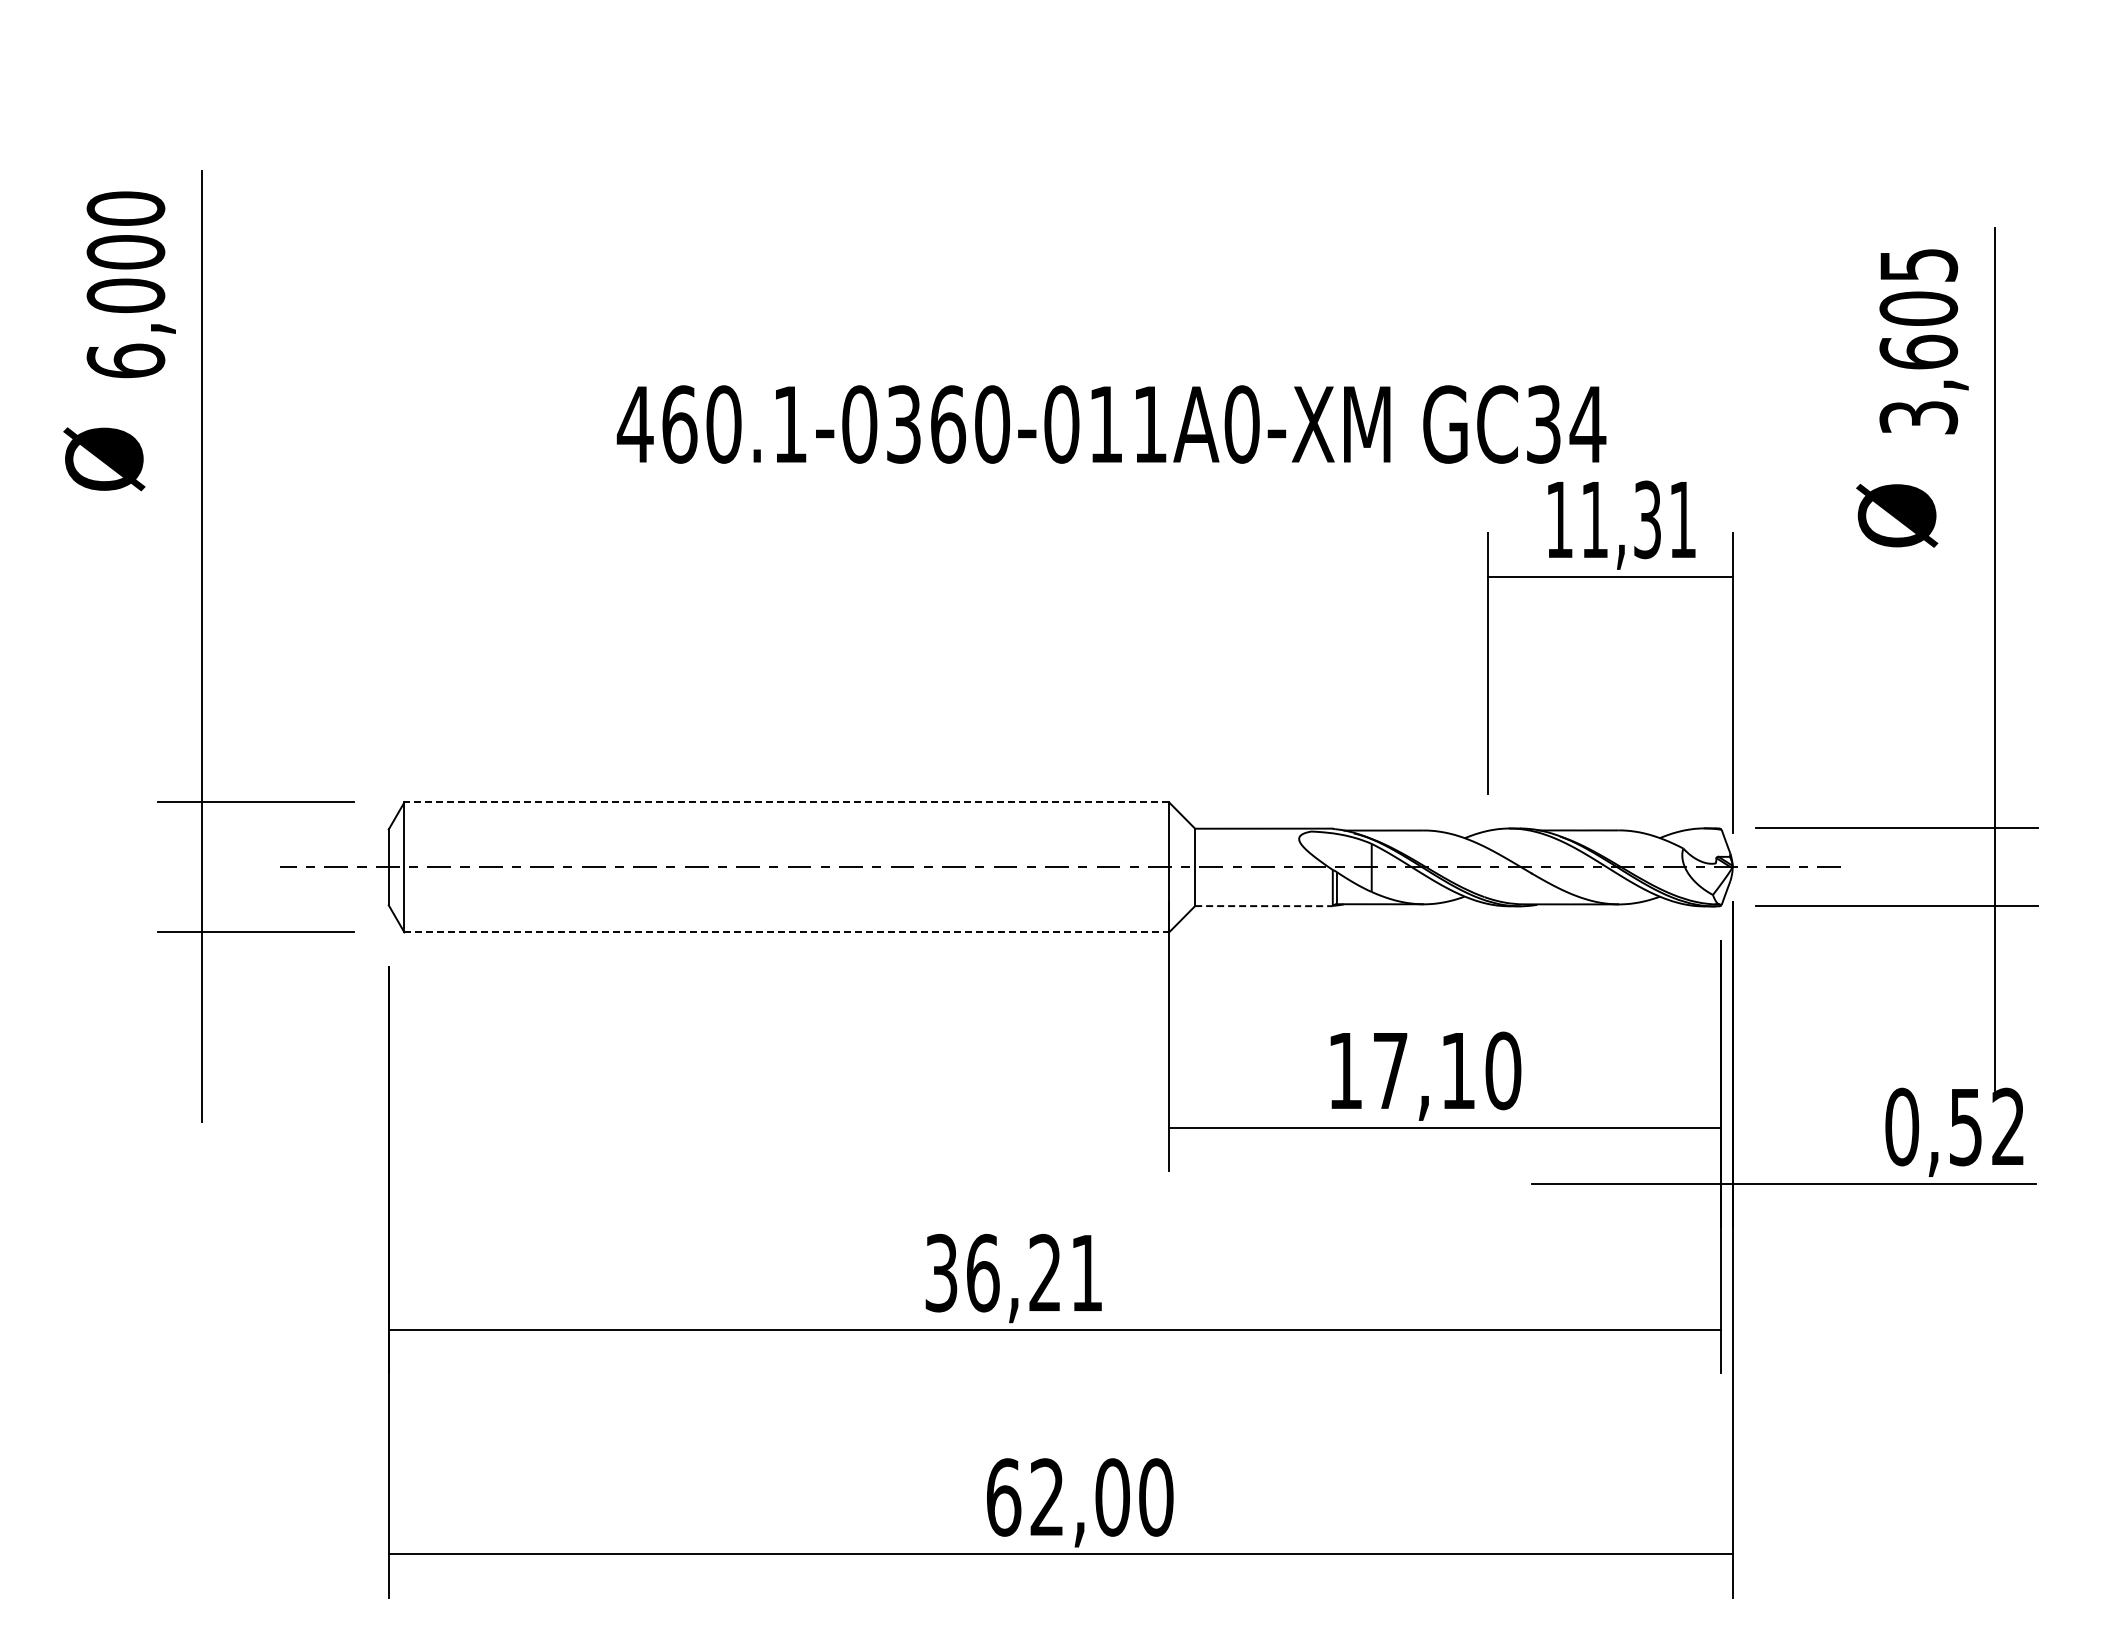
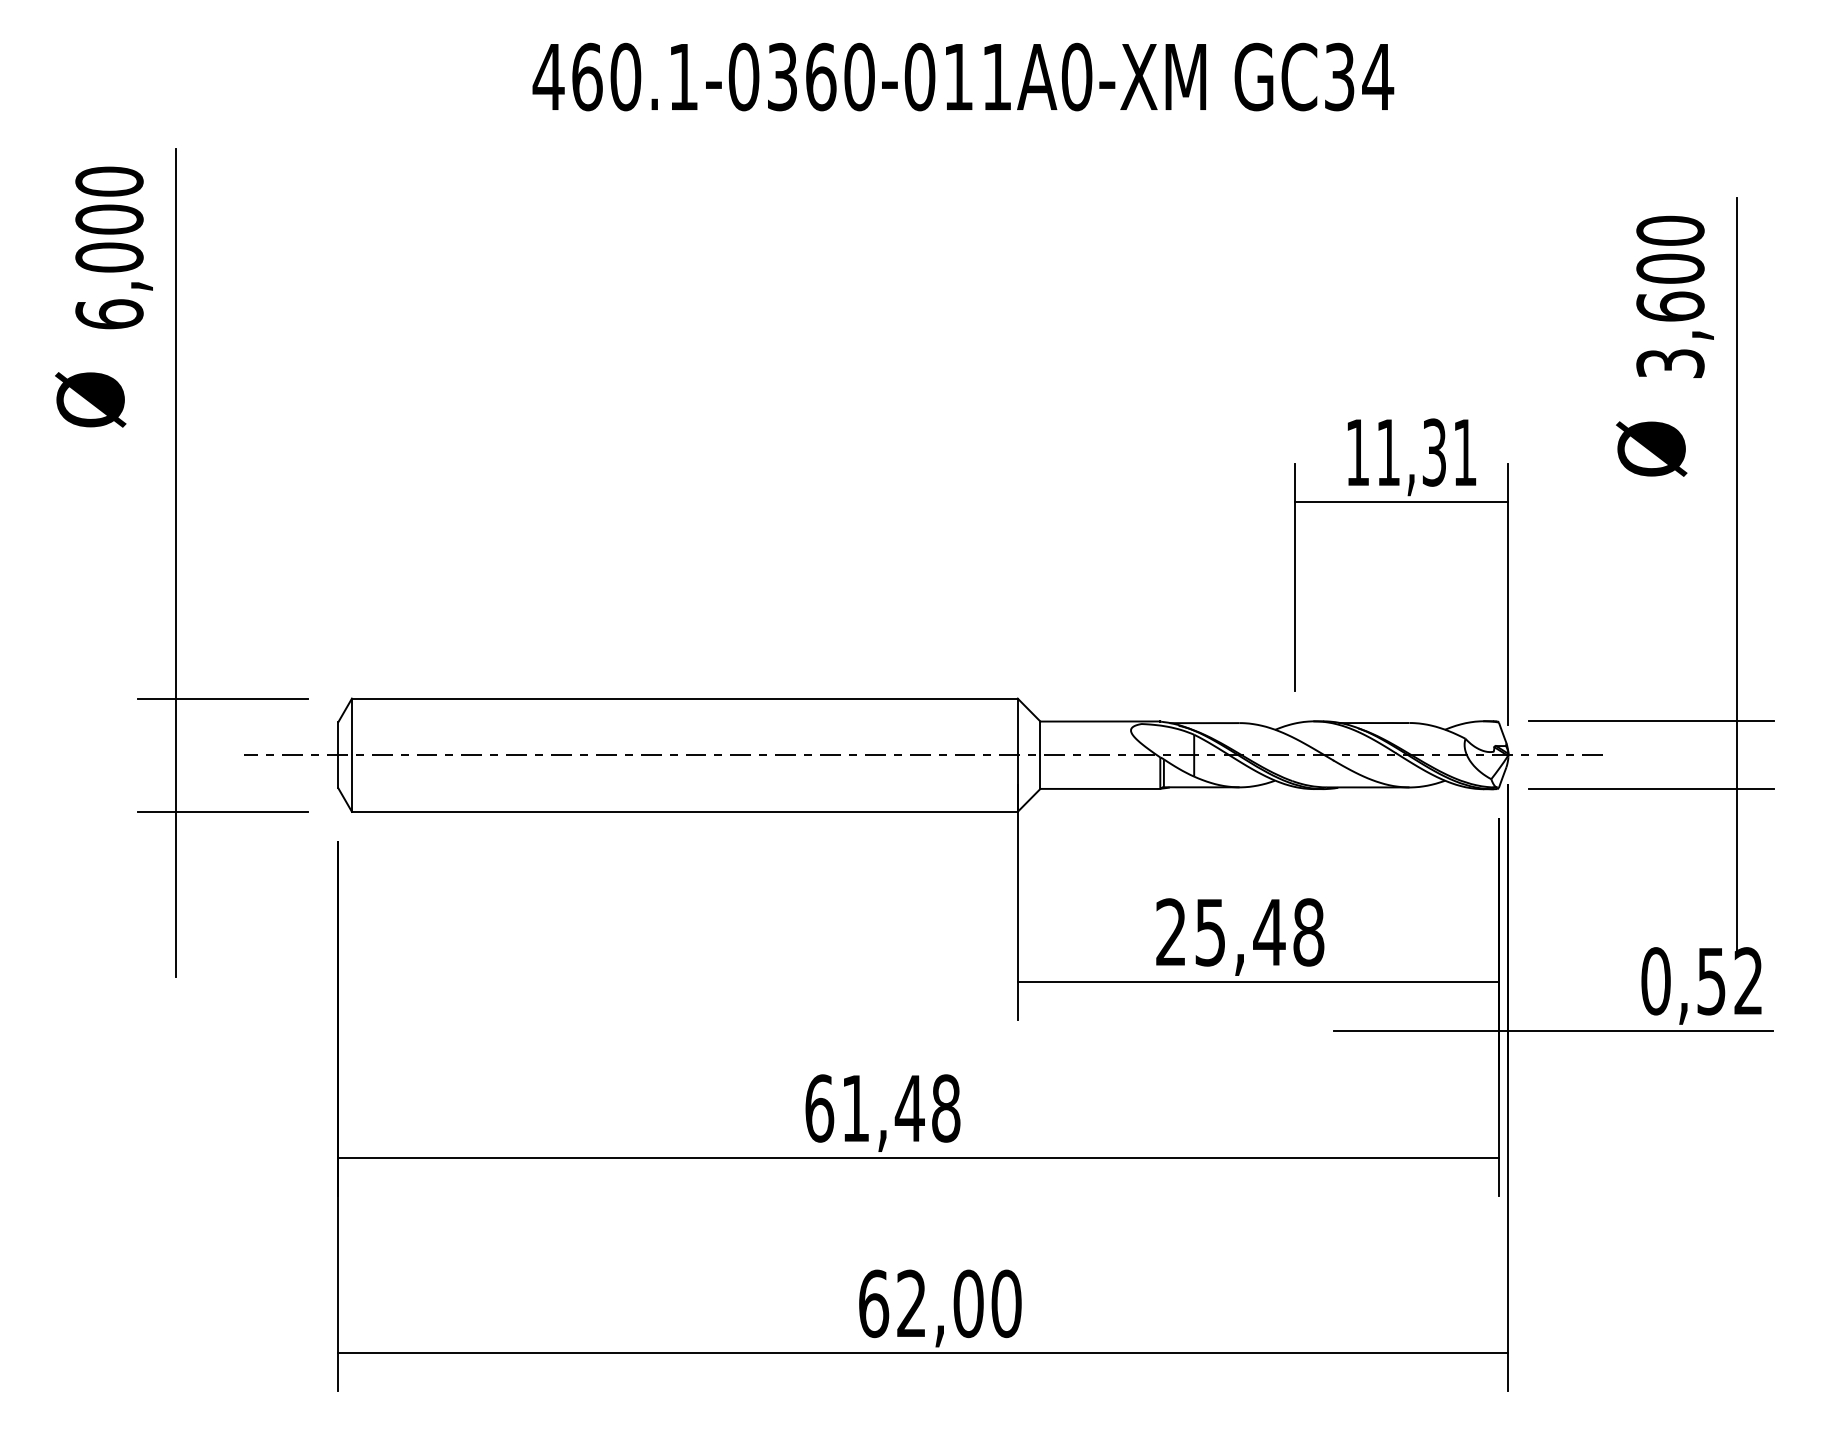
text: (1918, 265) -> (1670, 231), 3,605 -> 3,600
text: (1111, 424) -> (963, 77), moved
line: (786, 802) -> (684, 698), dashed -> solid
line: (1263, 906) -> (1099, 789), dashed -> solid
line: (787, 932) -> (685, 811), dashed -> solid
text: (1424, 1070) -> (1240, 932), 17,10 -> 25,48
text: (1014, 1272) -> (883, 1107), 36,21 -> 61,48

